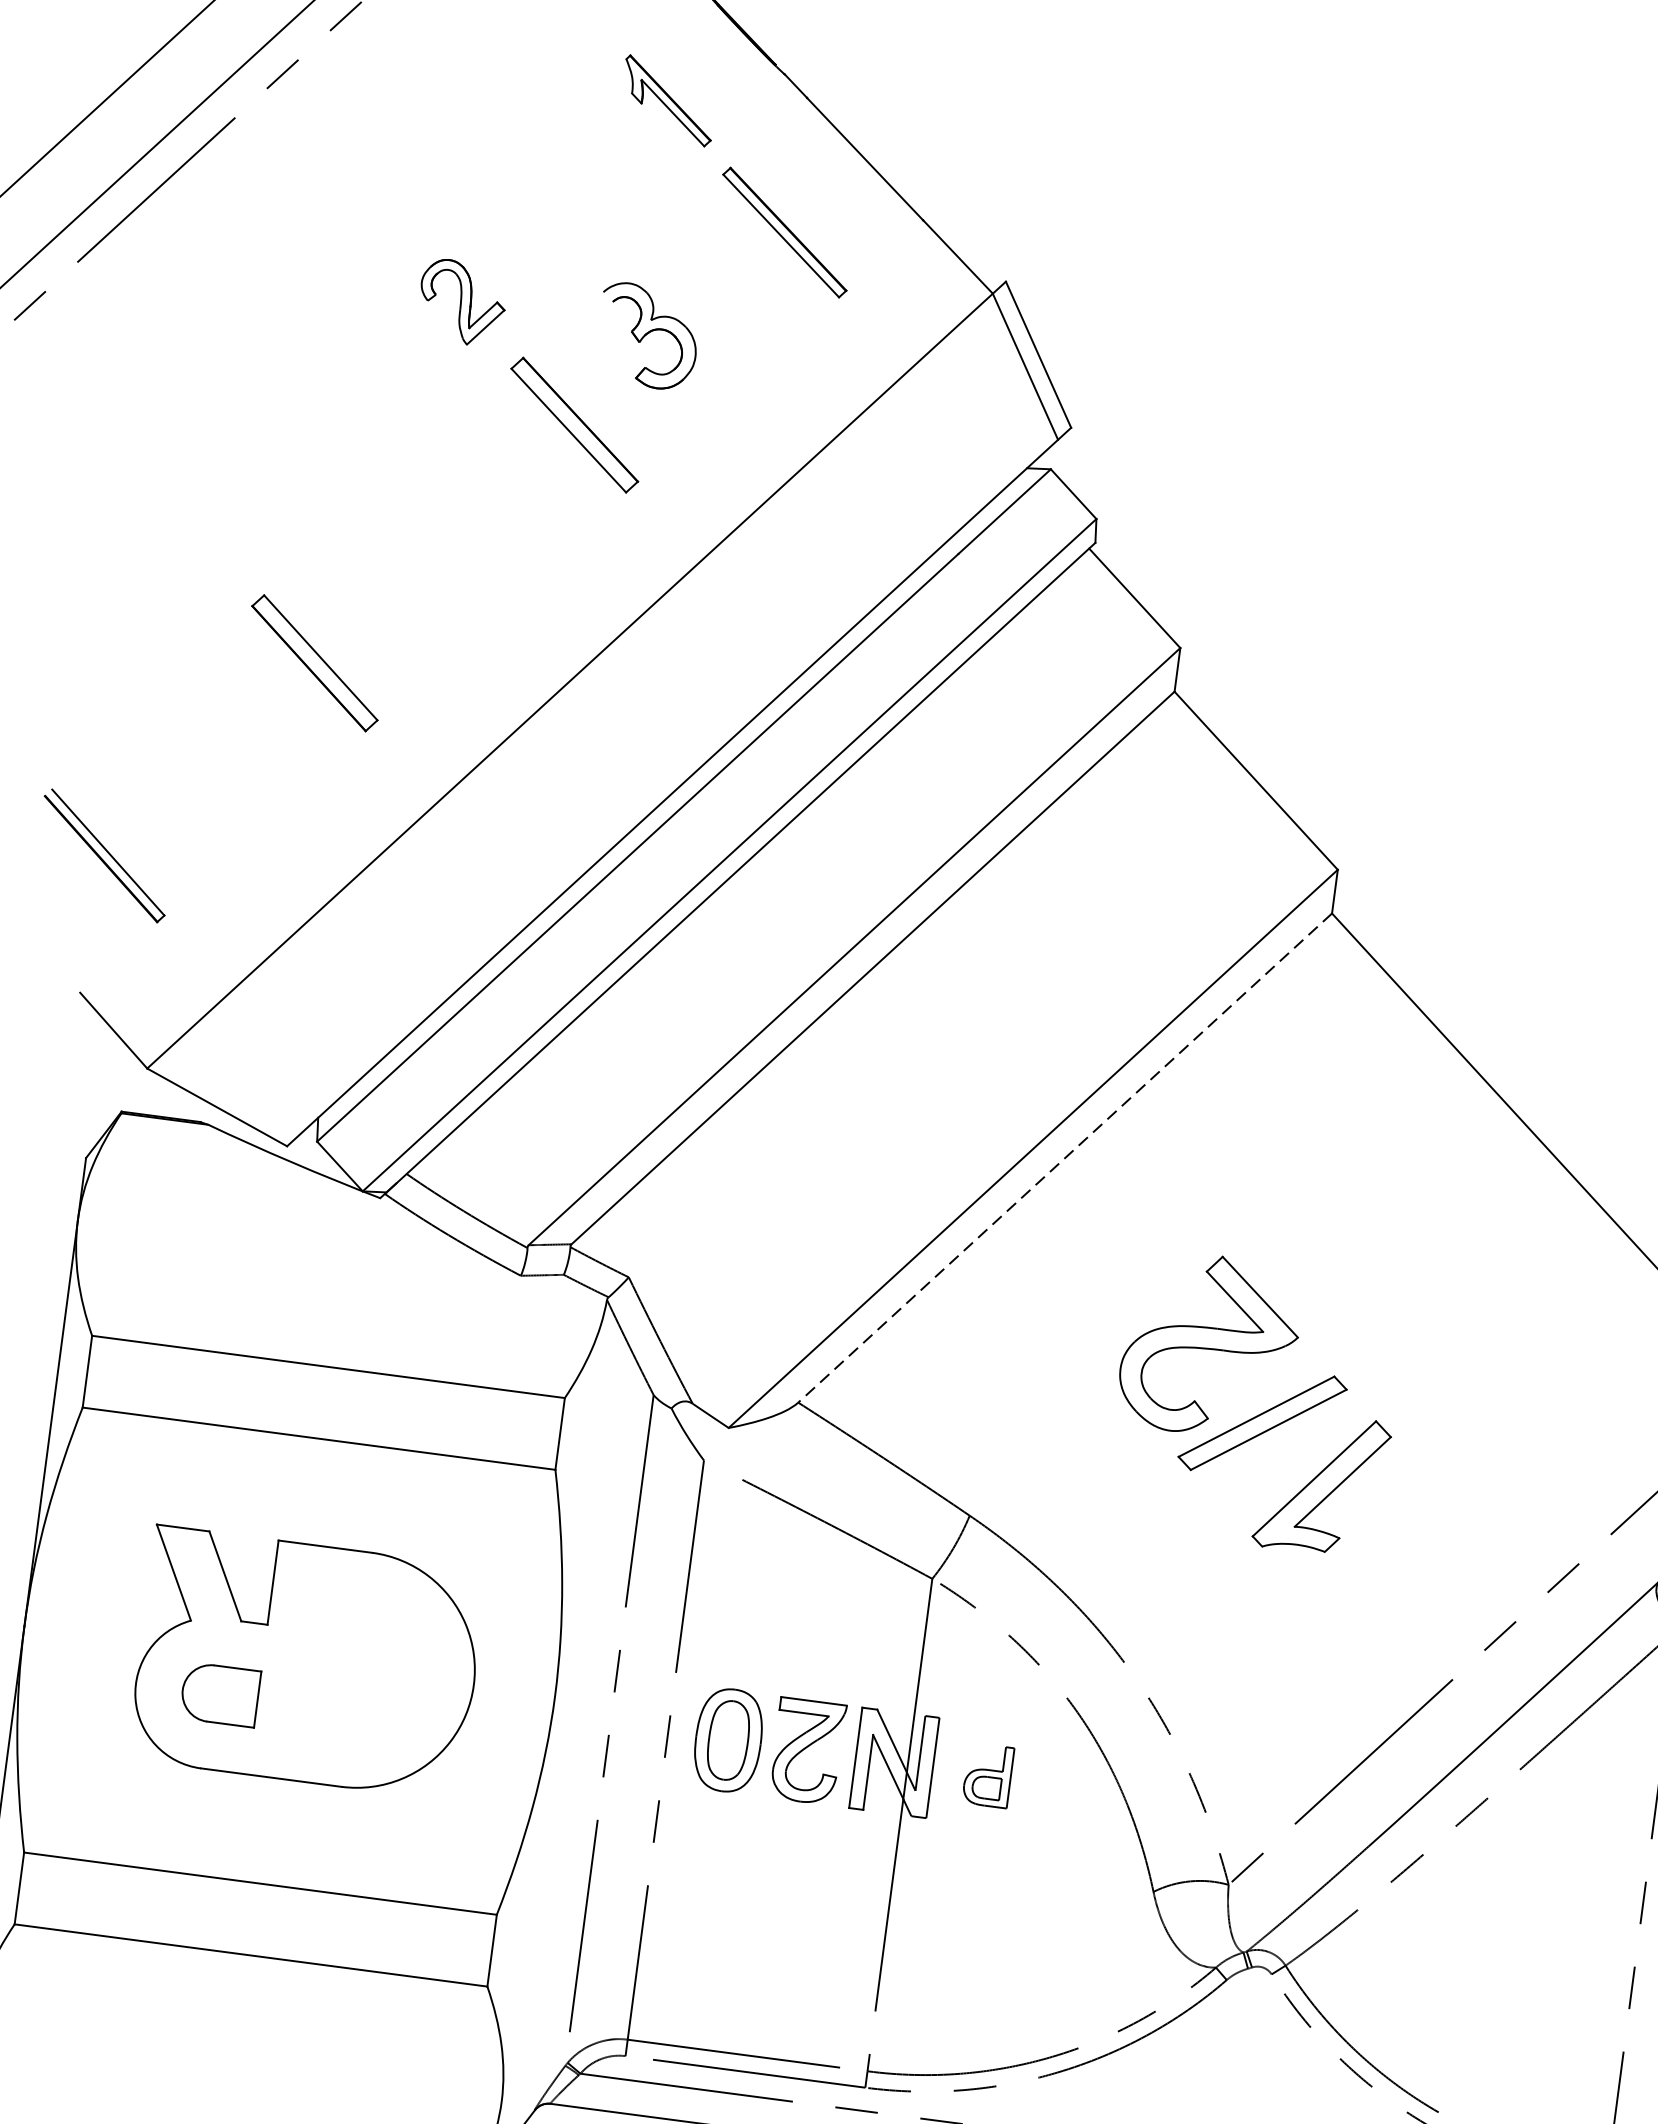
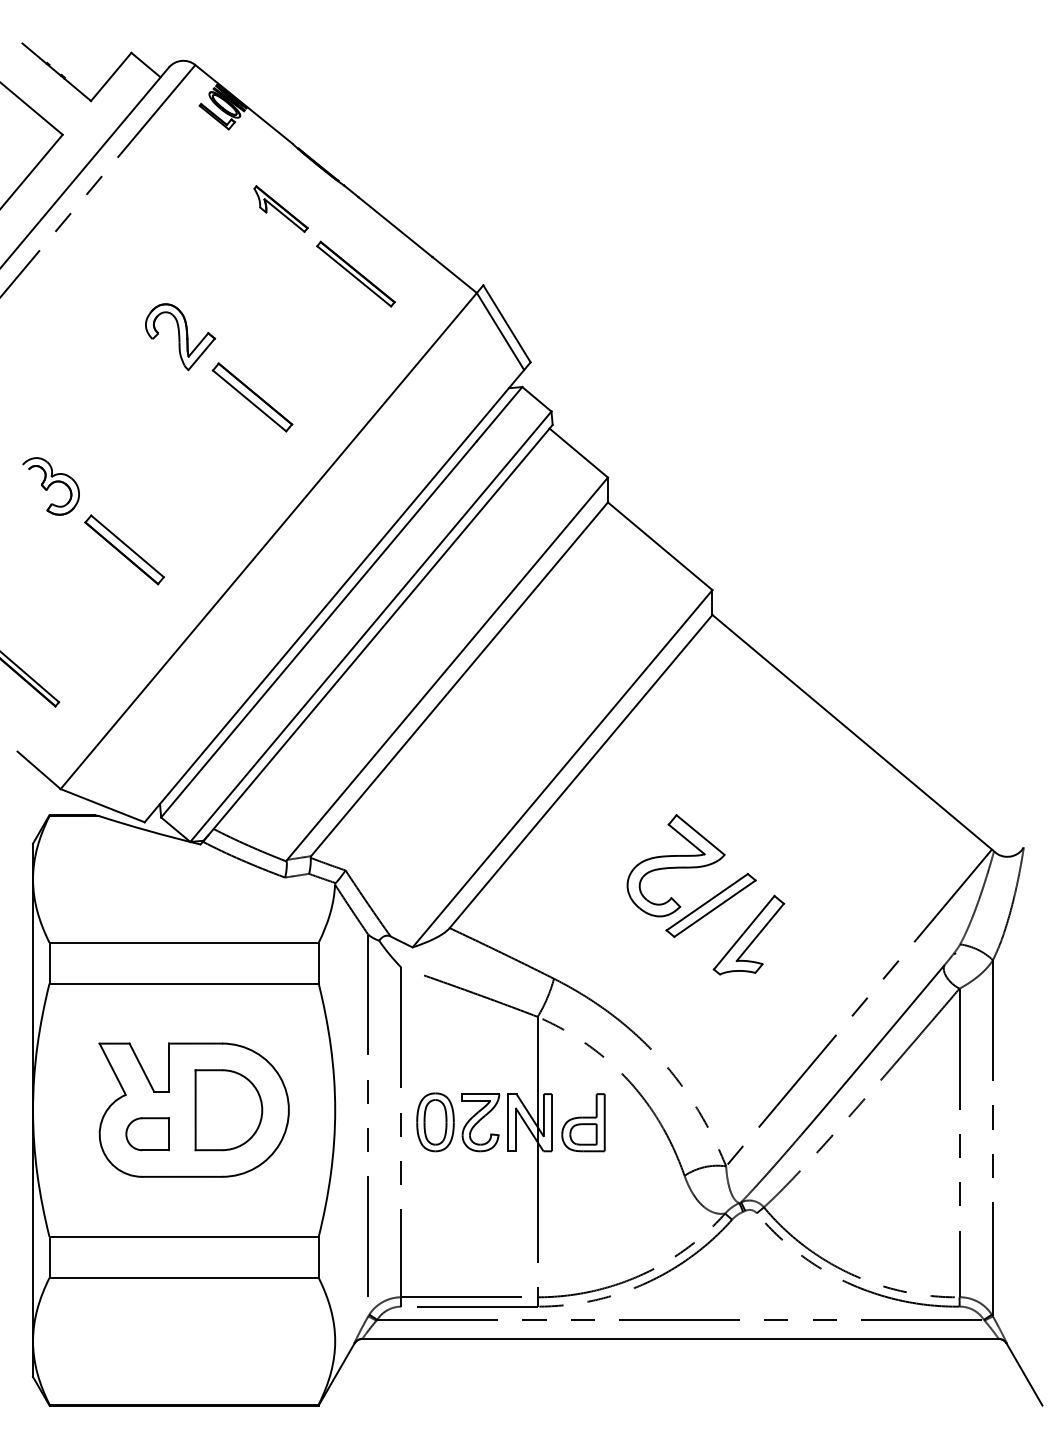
part: (462, 303) -> (180, 337), size x1.43
part: (647, 336) -> (50, 486), moved
line: (1064, 1157) -> (580, 771), dashed -> solid
part: (367, 1671) -> (228, 1110), added
part: (988, 1774) -> (583, 1122), size x1.67

